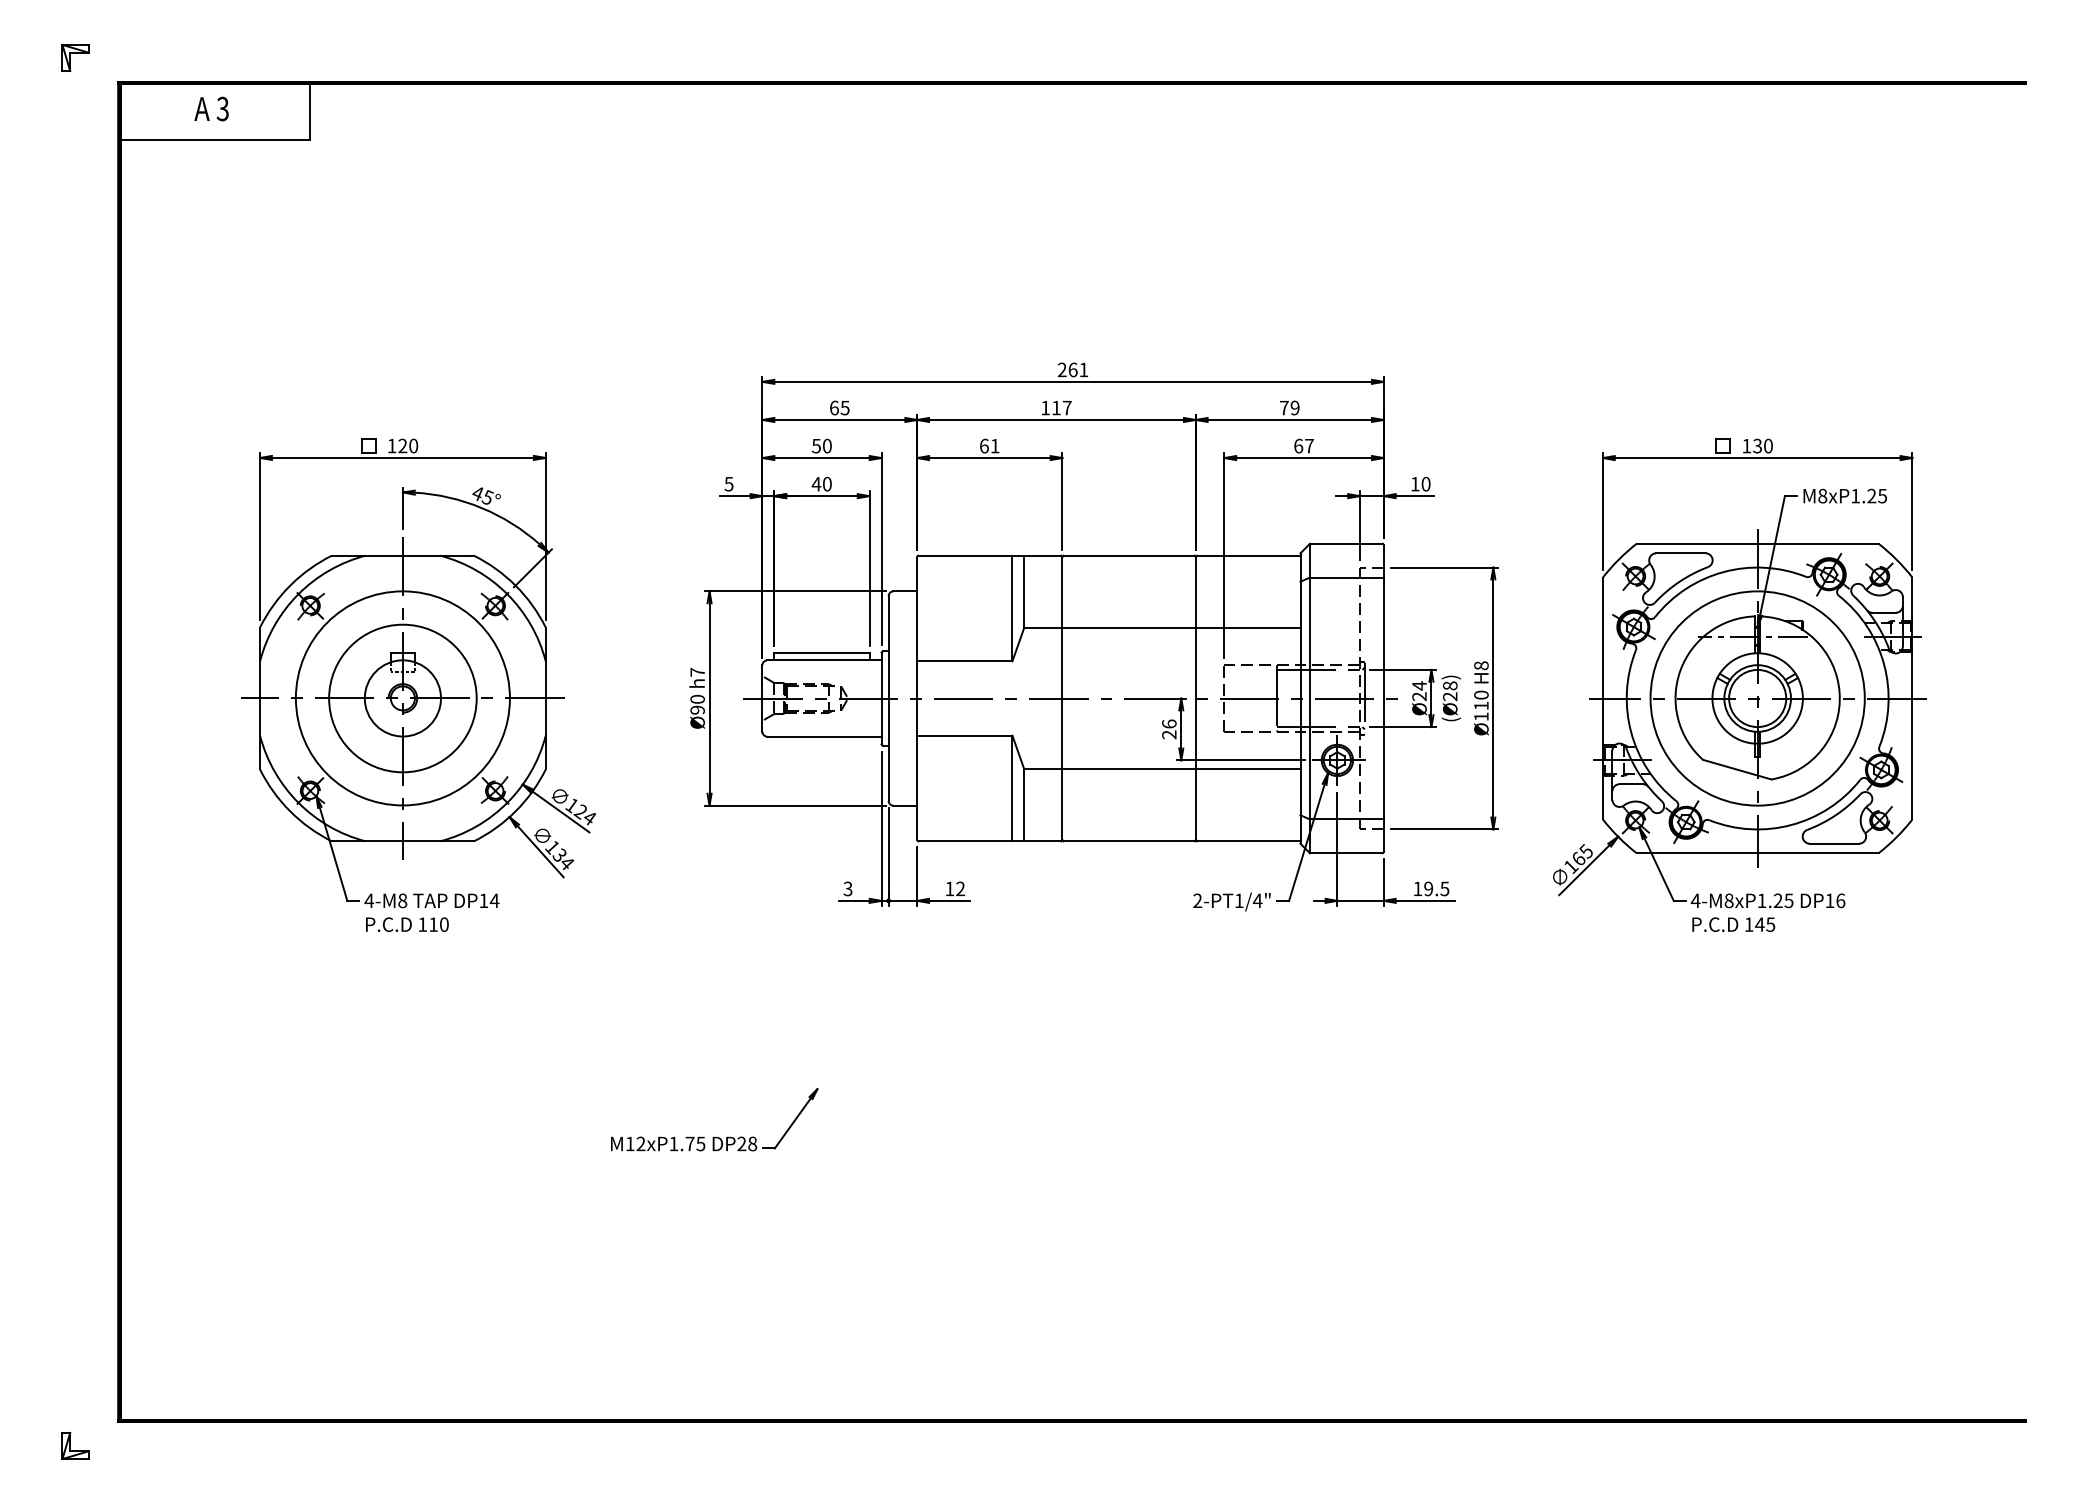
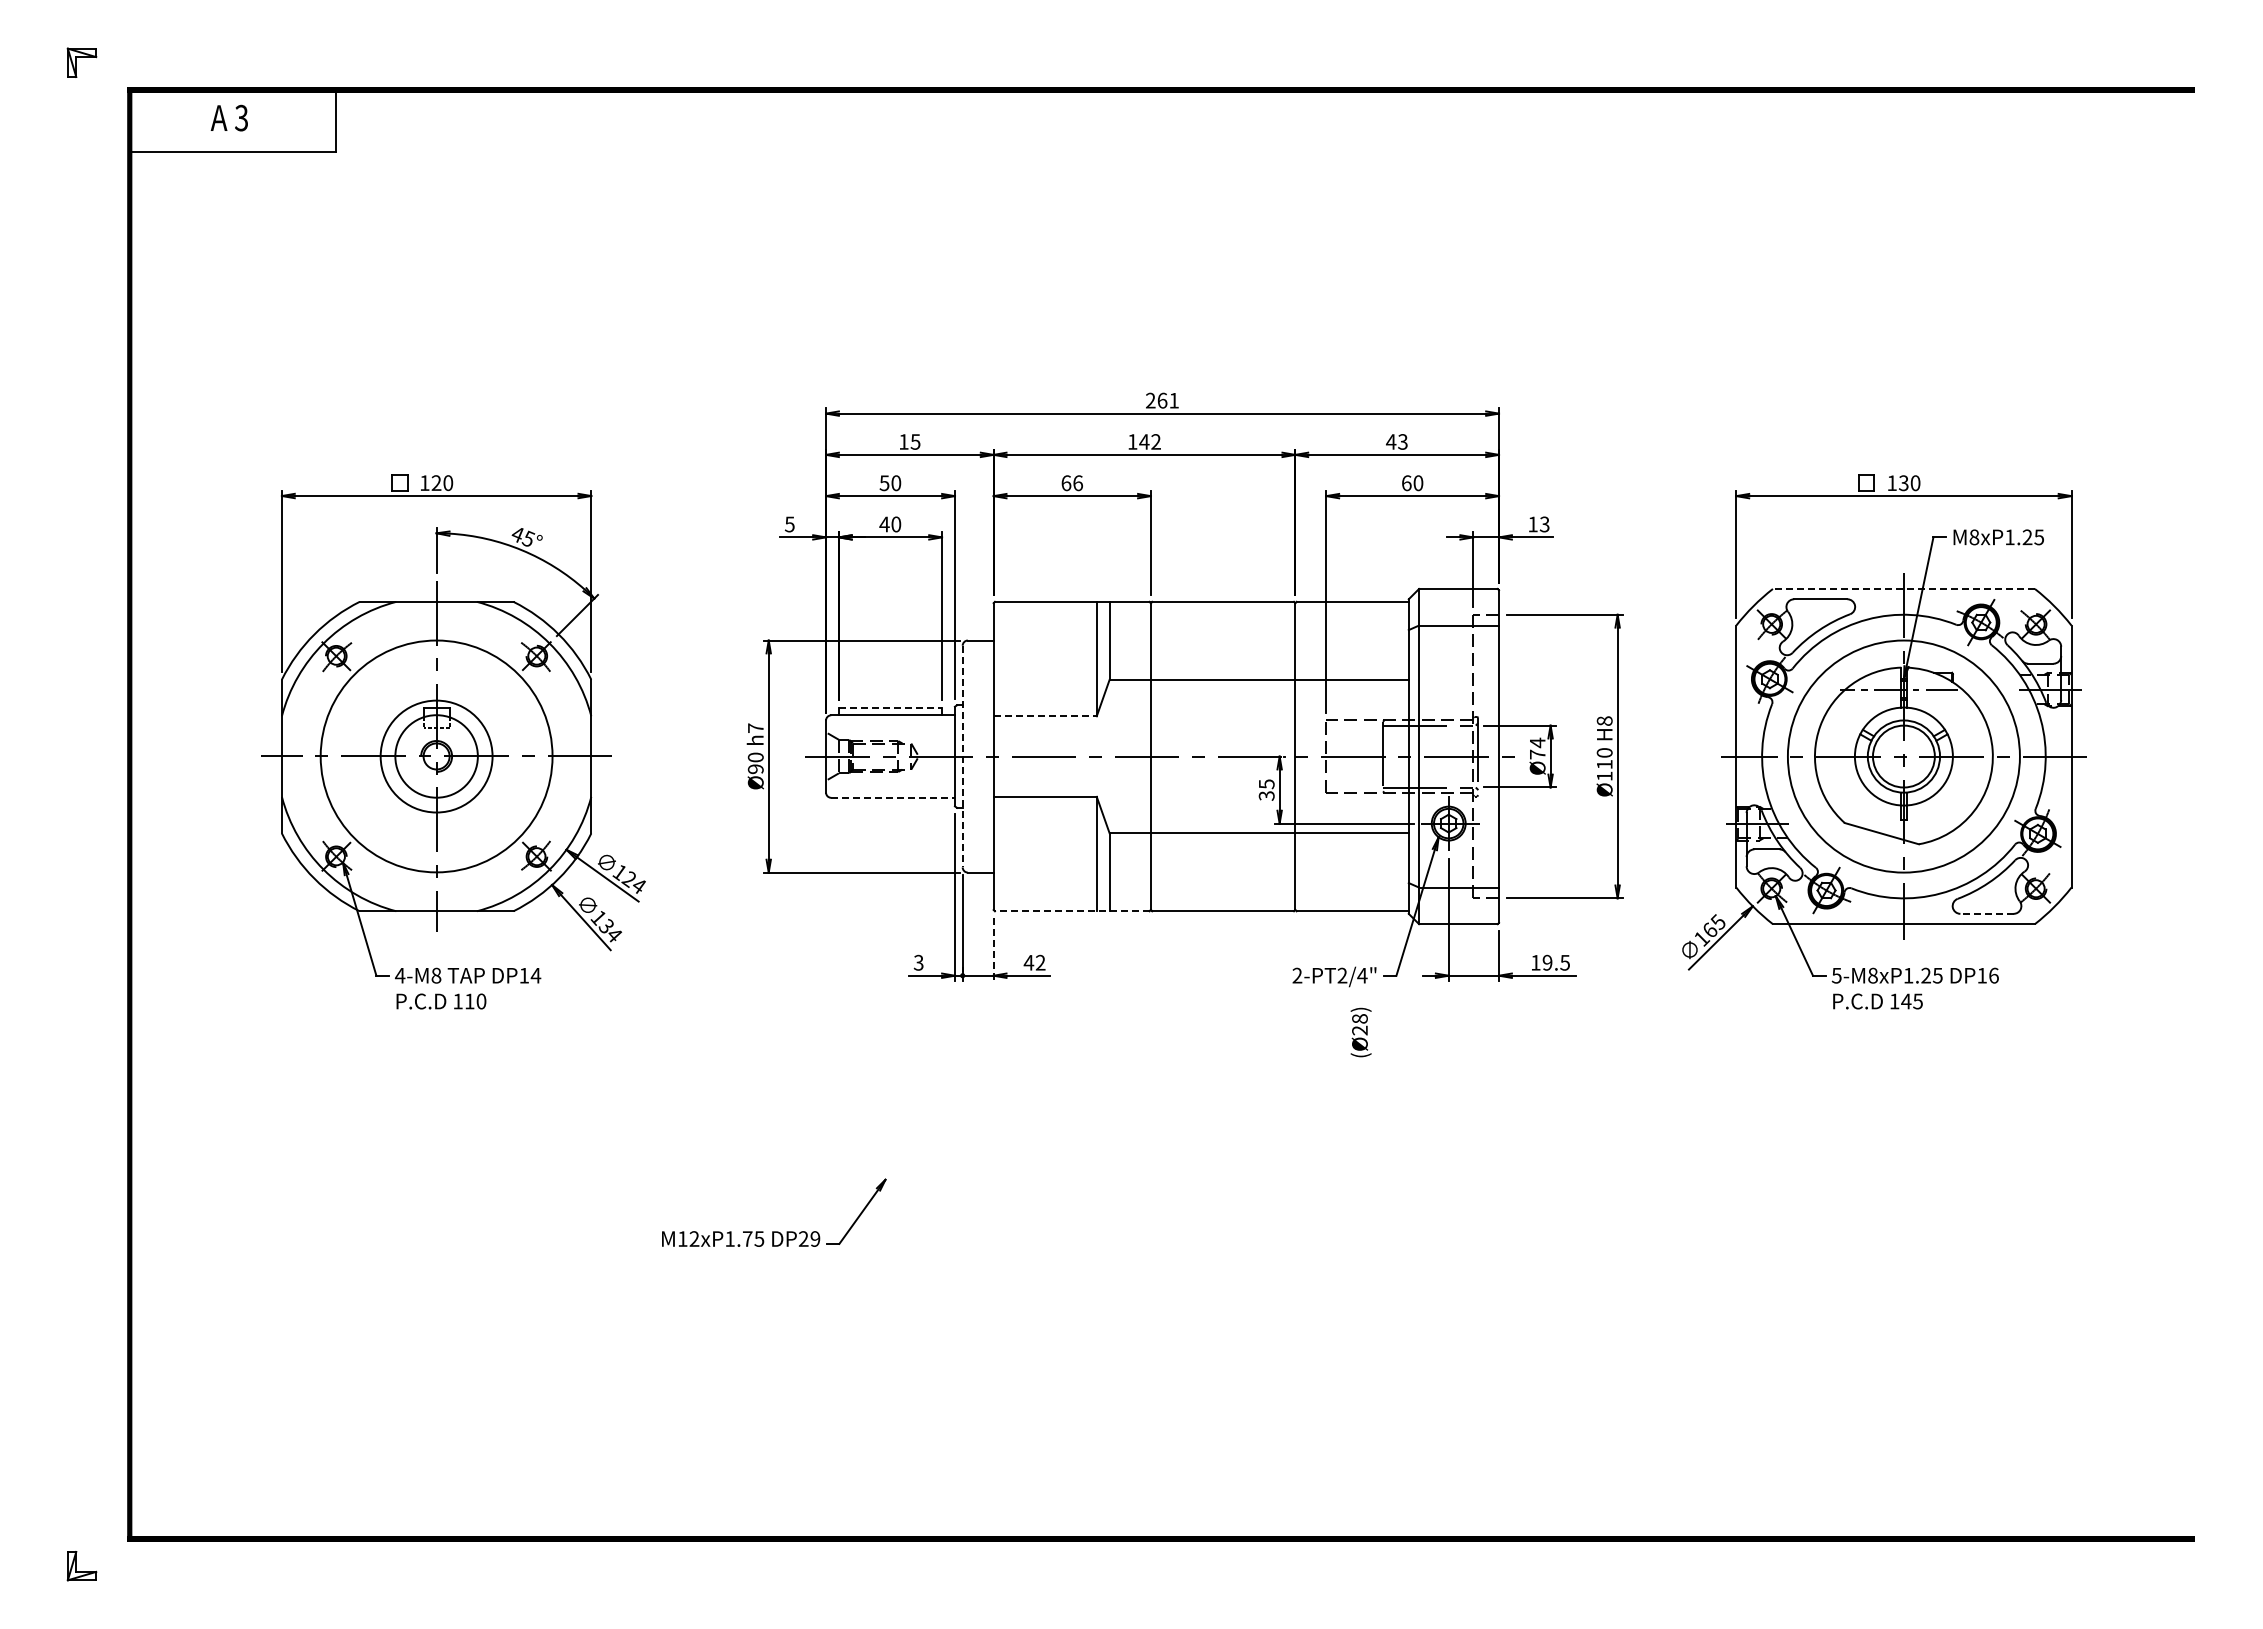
text: (833, 407) -> (903, 441), 65 -> 15
text: (1061, 407) -> (1149, 441), 117 -> 142
text: (1289, 407) -> (1396, 441), 79 -> 43
text: (994, 446) -> (1077, 483), 61 -> 66
text: (1309, 446) -> (1418, 483), 67 -> 60
text: (1425, 484) -> (1544, 524), 10 -> 13
line: (1757, 543) -> (1903, 588), solid -> dashed
line: (821, 653) -> (890, 707), solid -> dashed
line: (965, 661) -> (1045, 716), solid -> dashed
text: (1419, 696) -> (1537, 754), Ø24 -> Ø74
circle: (402, 698) -> (436, 756), size x0.7
line: (888, 698) -> (962, 756), solid -> dashed
text: (1450, 698) -> (1360, 1032), moved
text: (1169, 728) -> (1266, 789), 26 -> 35
line: (824, 736) -> (893, 797), solid -> dashed
line: (989, 841) -> (1071, 911), solid -> dashed
line: (1834, 843) -> (1987, 913), solid -> dashed
line: (917, 876) -> (993, 949), solid -> dashed
text: (949, 888) -> (1028, 962), 12 -> 42
text: (1239, 900) -> (1342, 975), 2-PT1/4" -> 2-PT2/4"
text: (1695, 900) -> (1836, 975), 4-M8xP1.25 -> 5-M8xP1.25
text: (752, 1143) -> (815, 1238), DP28 -> DP29

